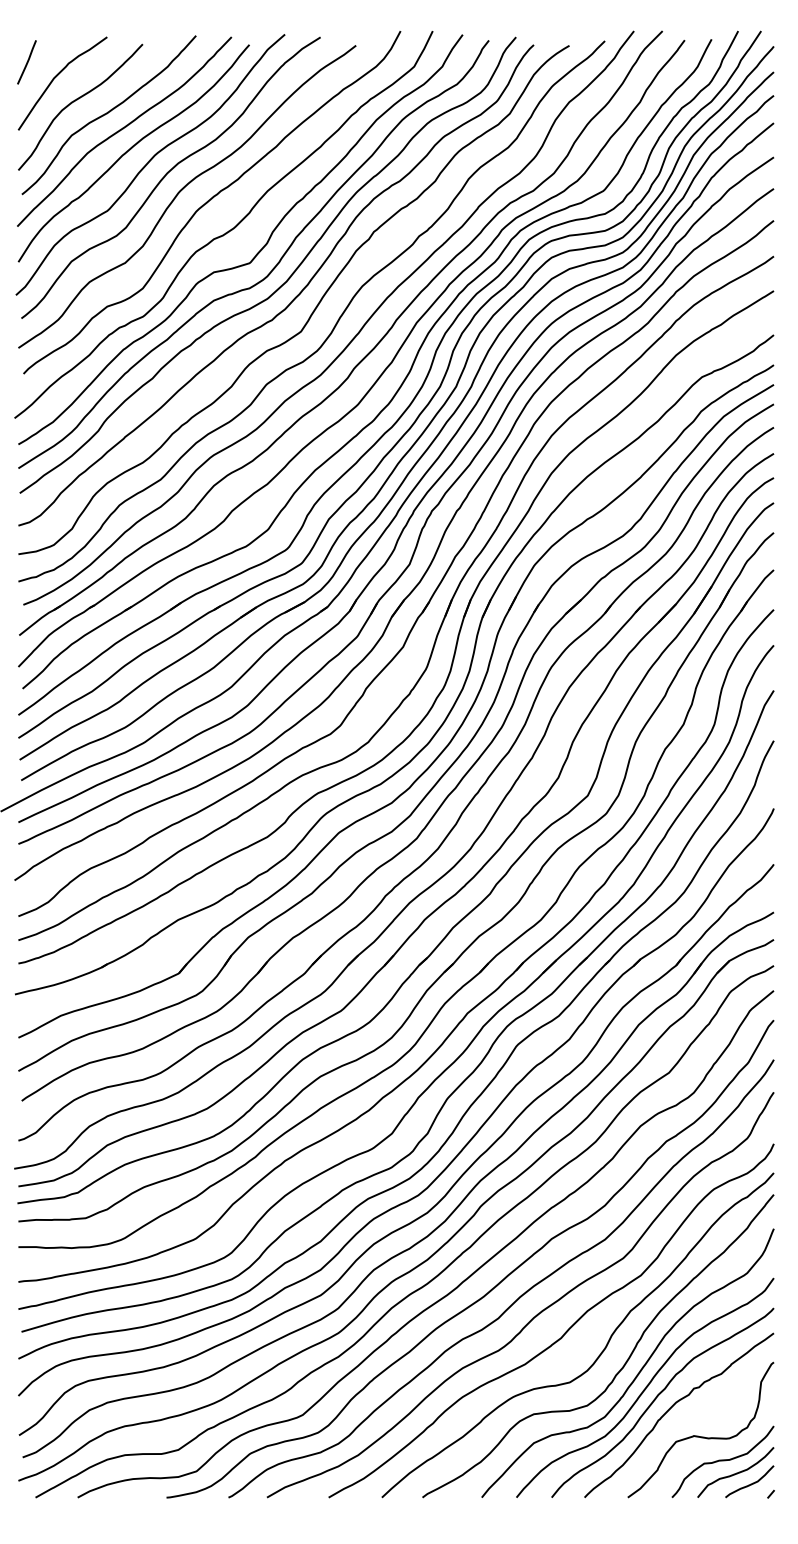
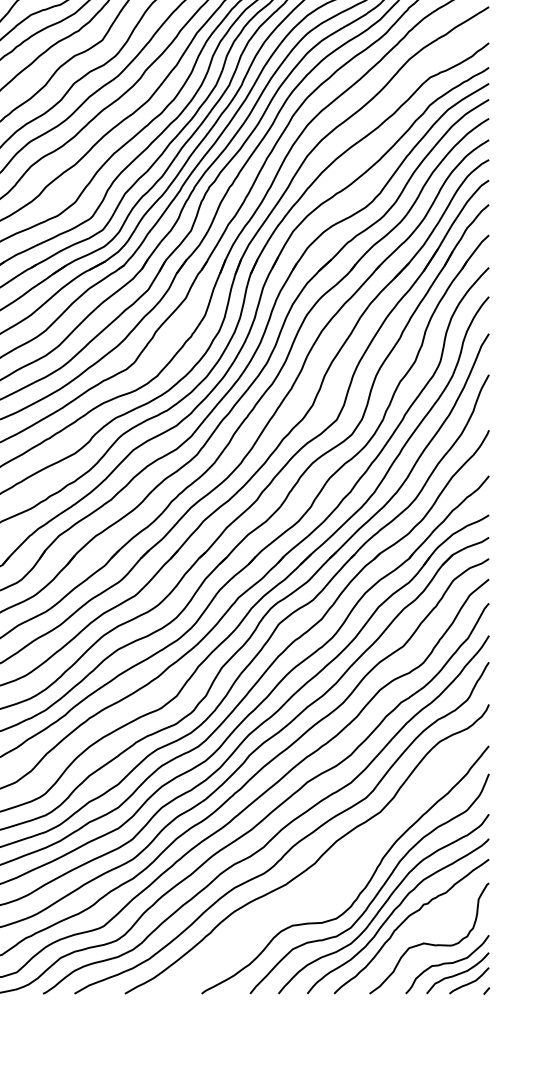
curve: (601, 1351) -> (348, 874), removed

